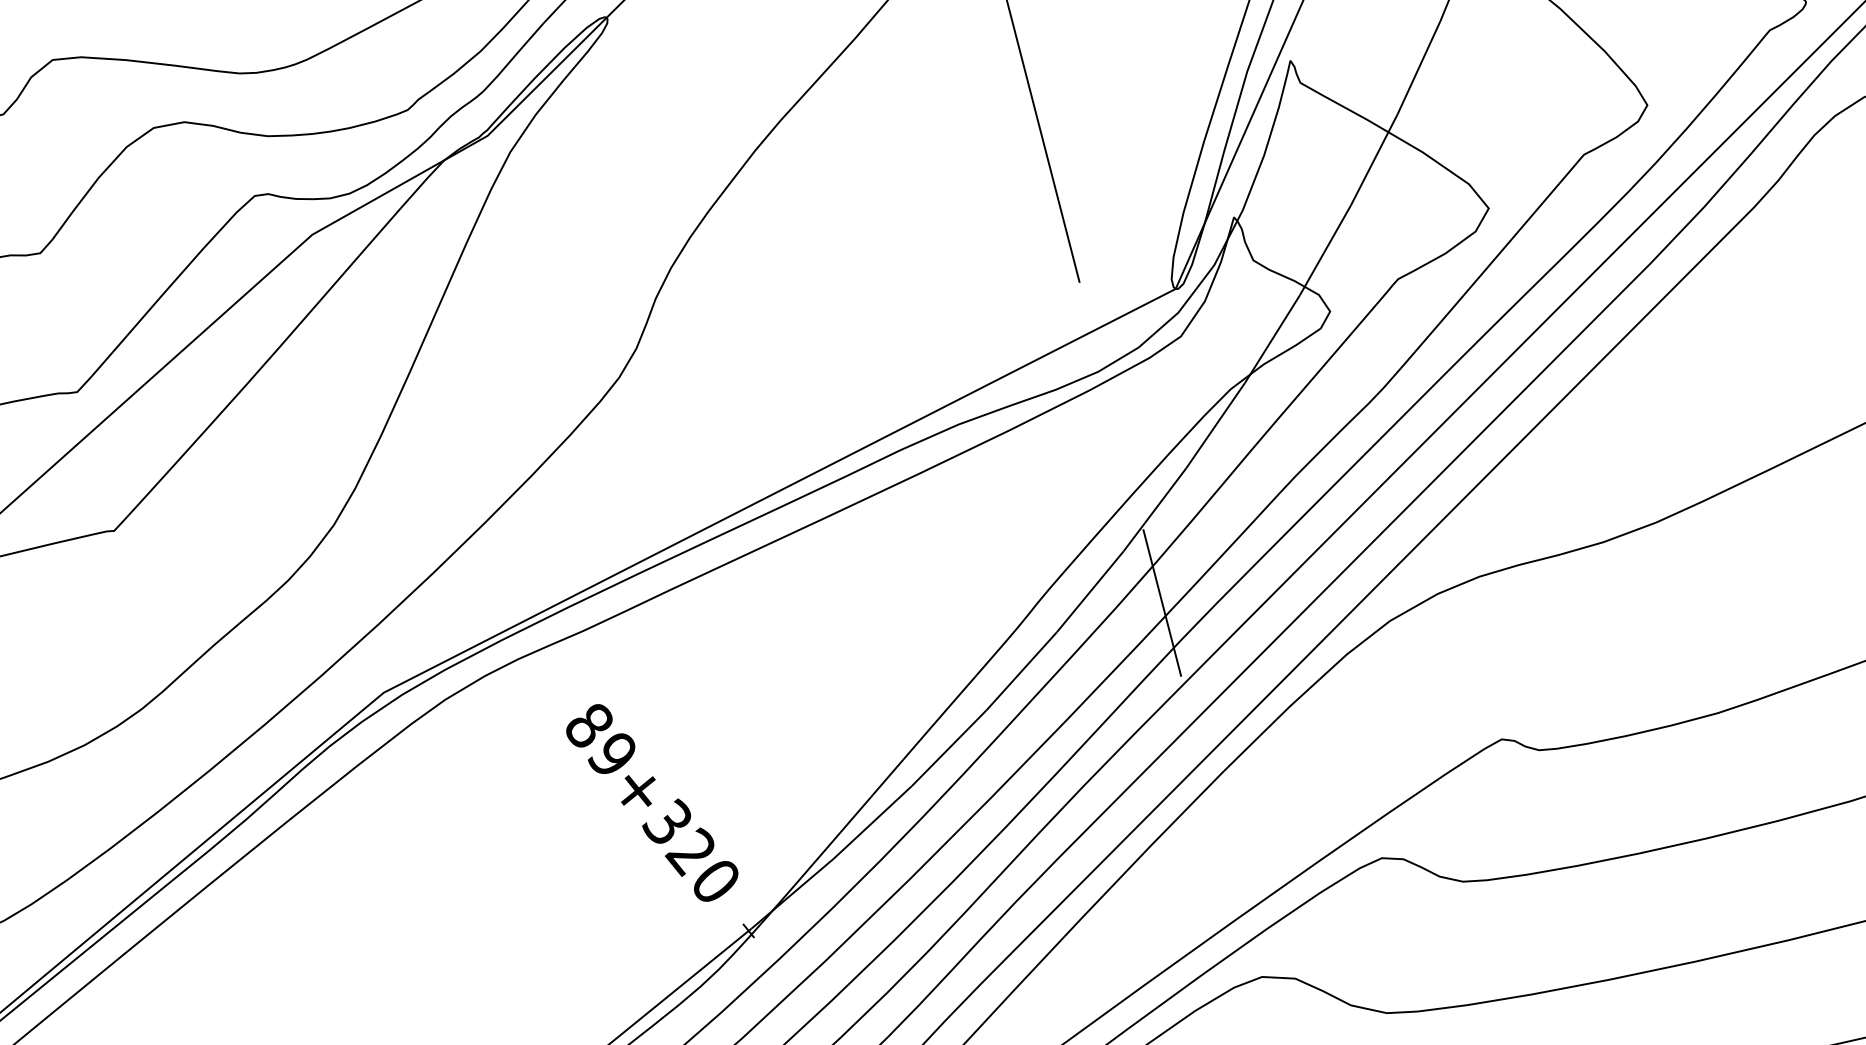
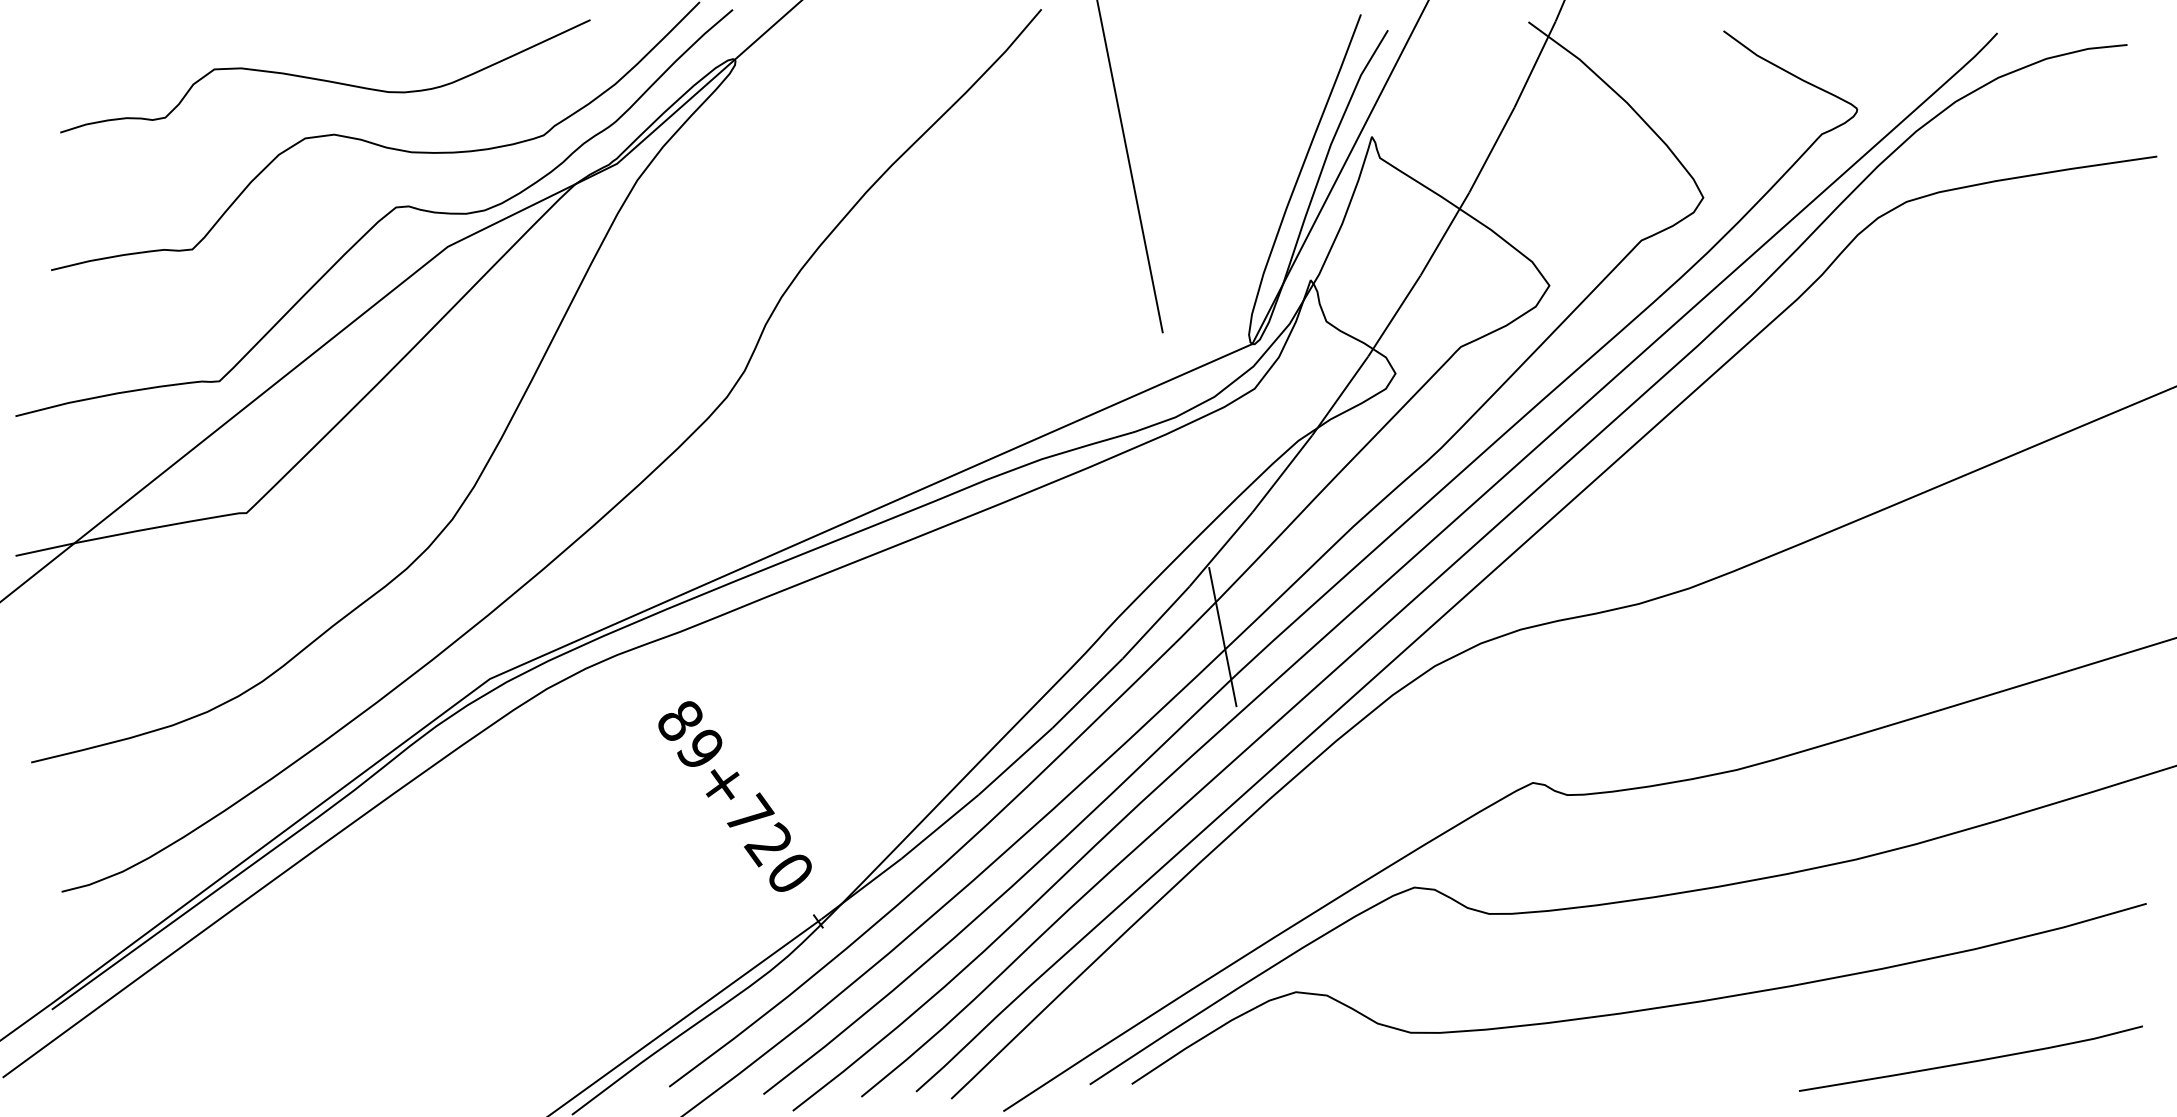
text: (668, 820) -> (749, 813), 89+320 -> 89+720

